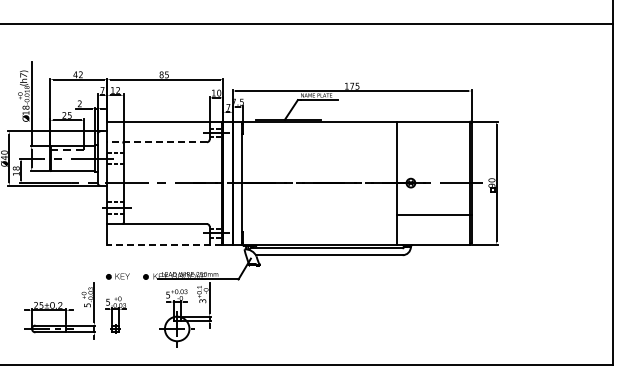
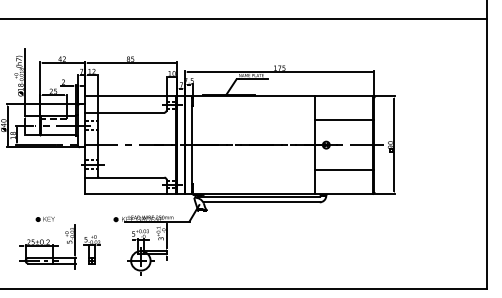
line: (157, 142) -> (125, 112), dashed -> solid
line: (433, 151) -> (344, 120), added
line: (164, 244) -> (130, 193), dashed -> solid
part: (117, 276) -> (45, 219), moved

